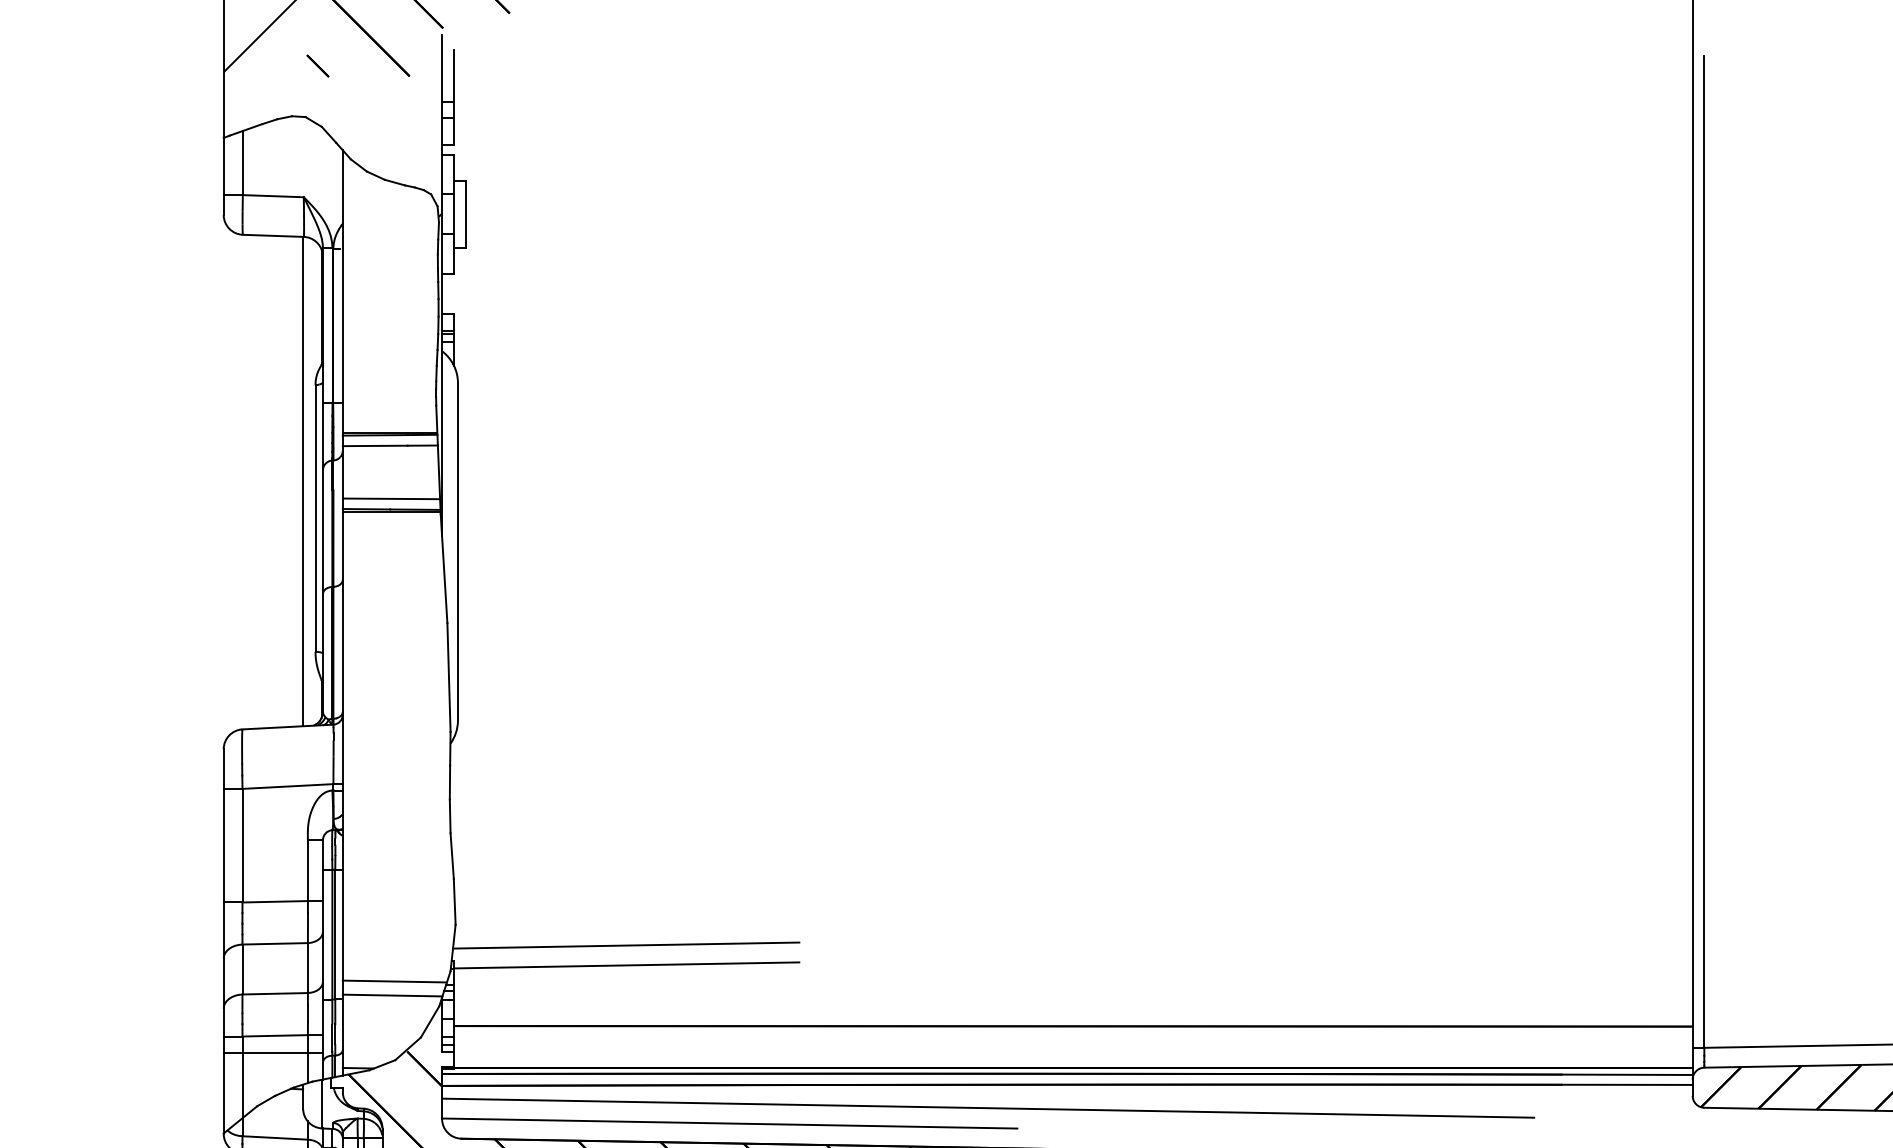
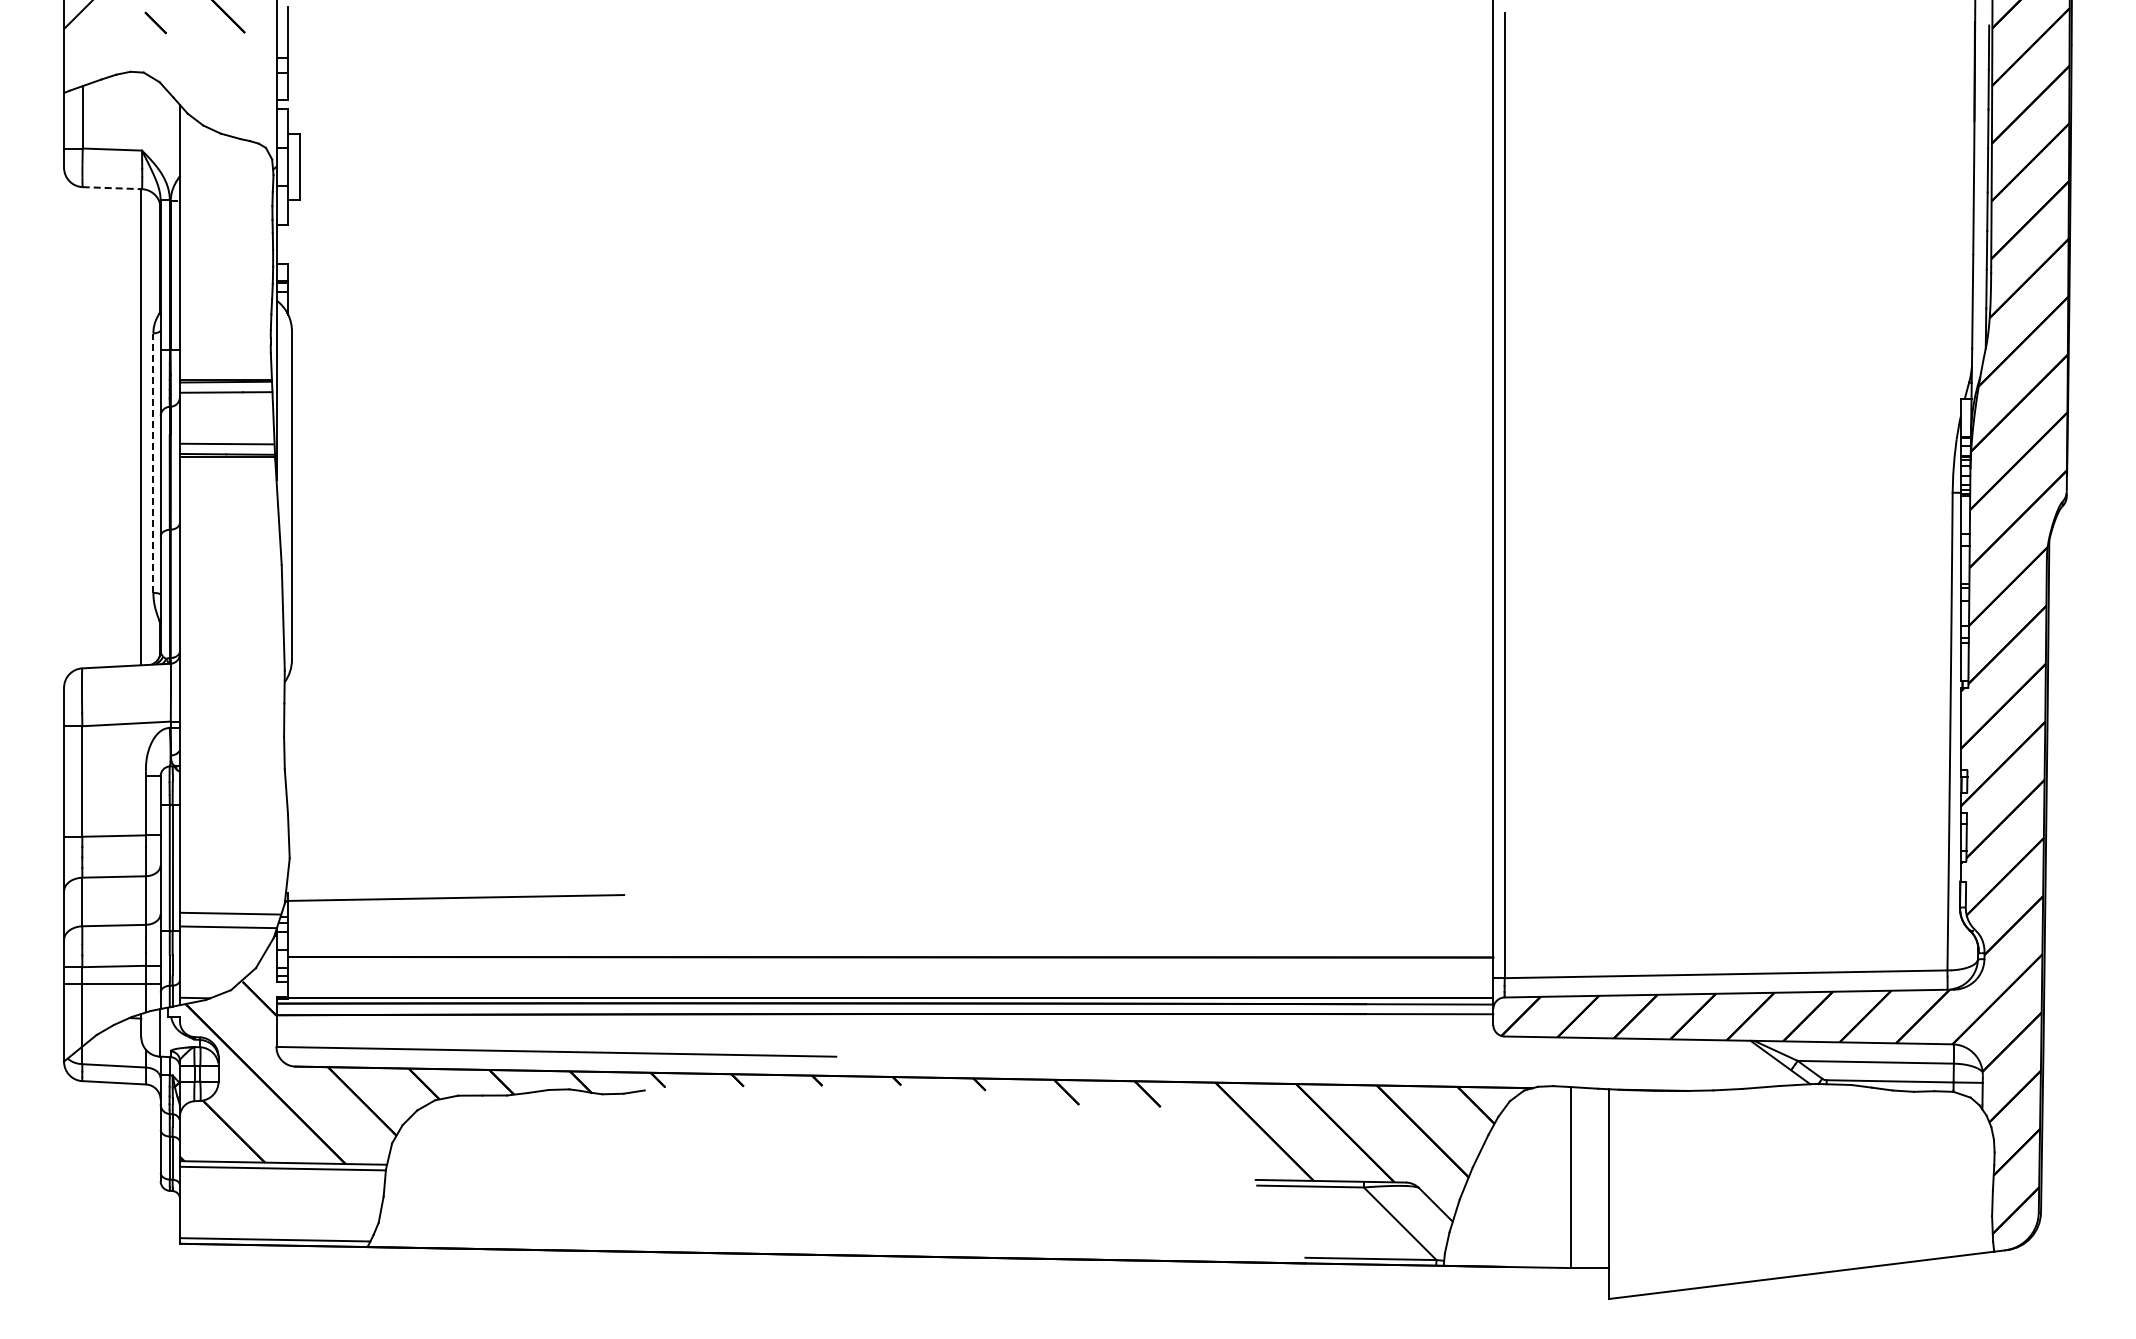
line: (273, 236) -> (112, 188), solid -> dashed
line: (315, 518) -> (153, 463), solid -> dashed
line: (626, 945) -> (455, 878), removed
line: (987, 1107) -> (807, 1036), removed

